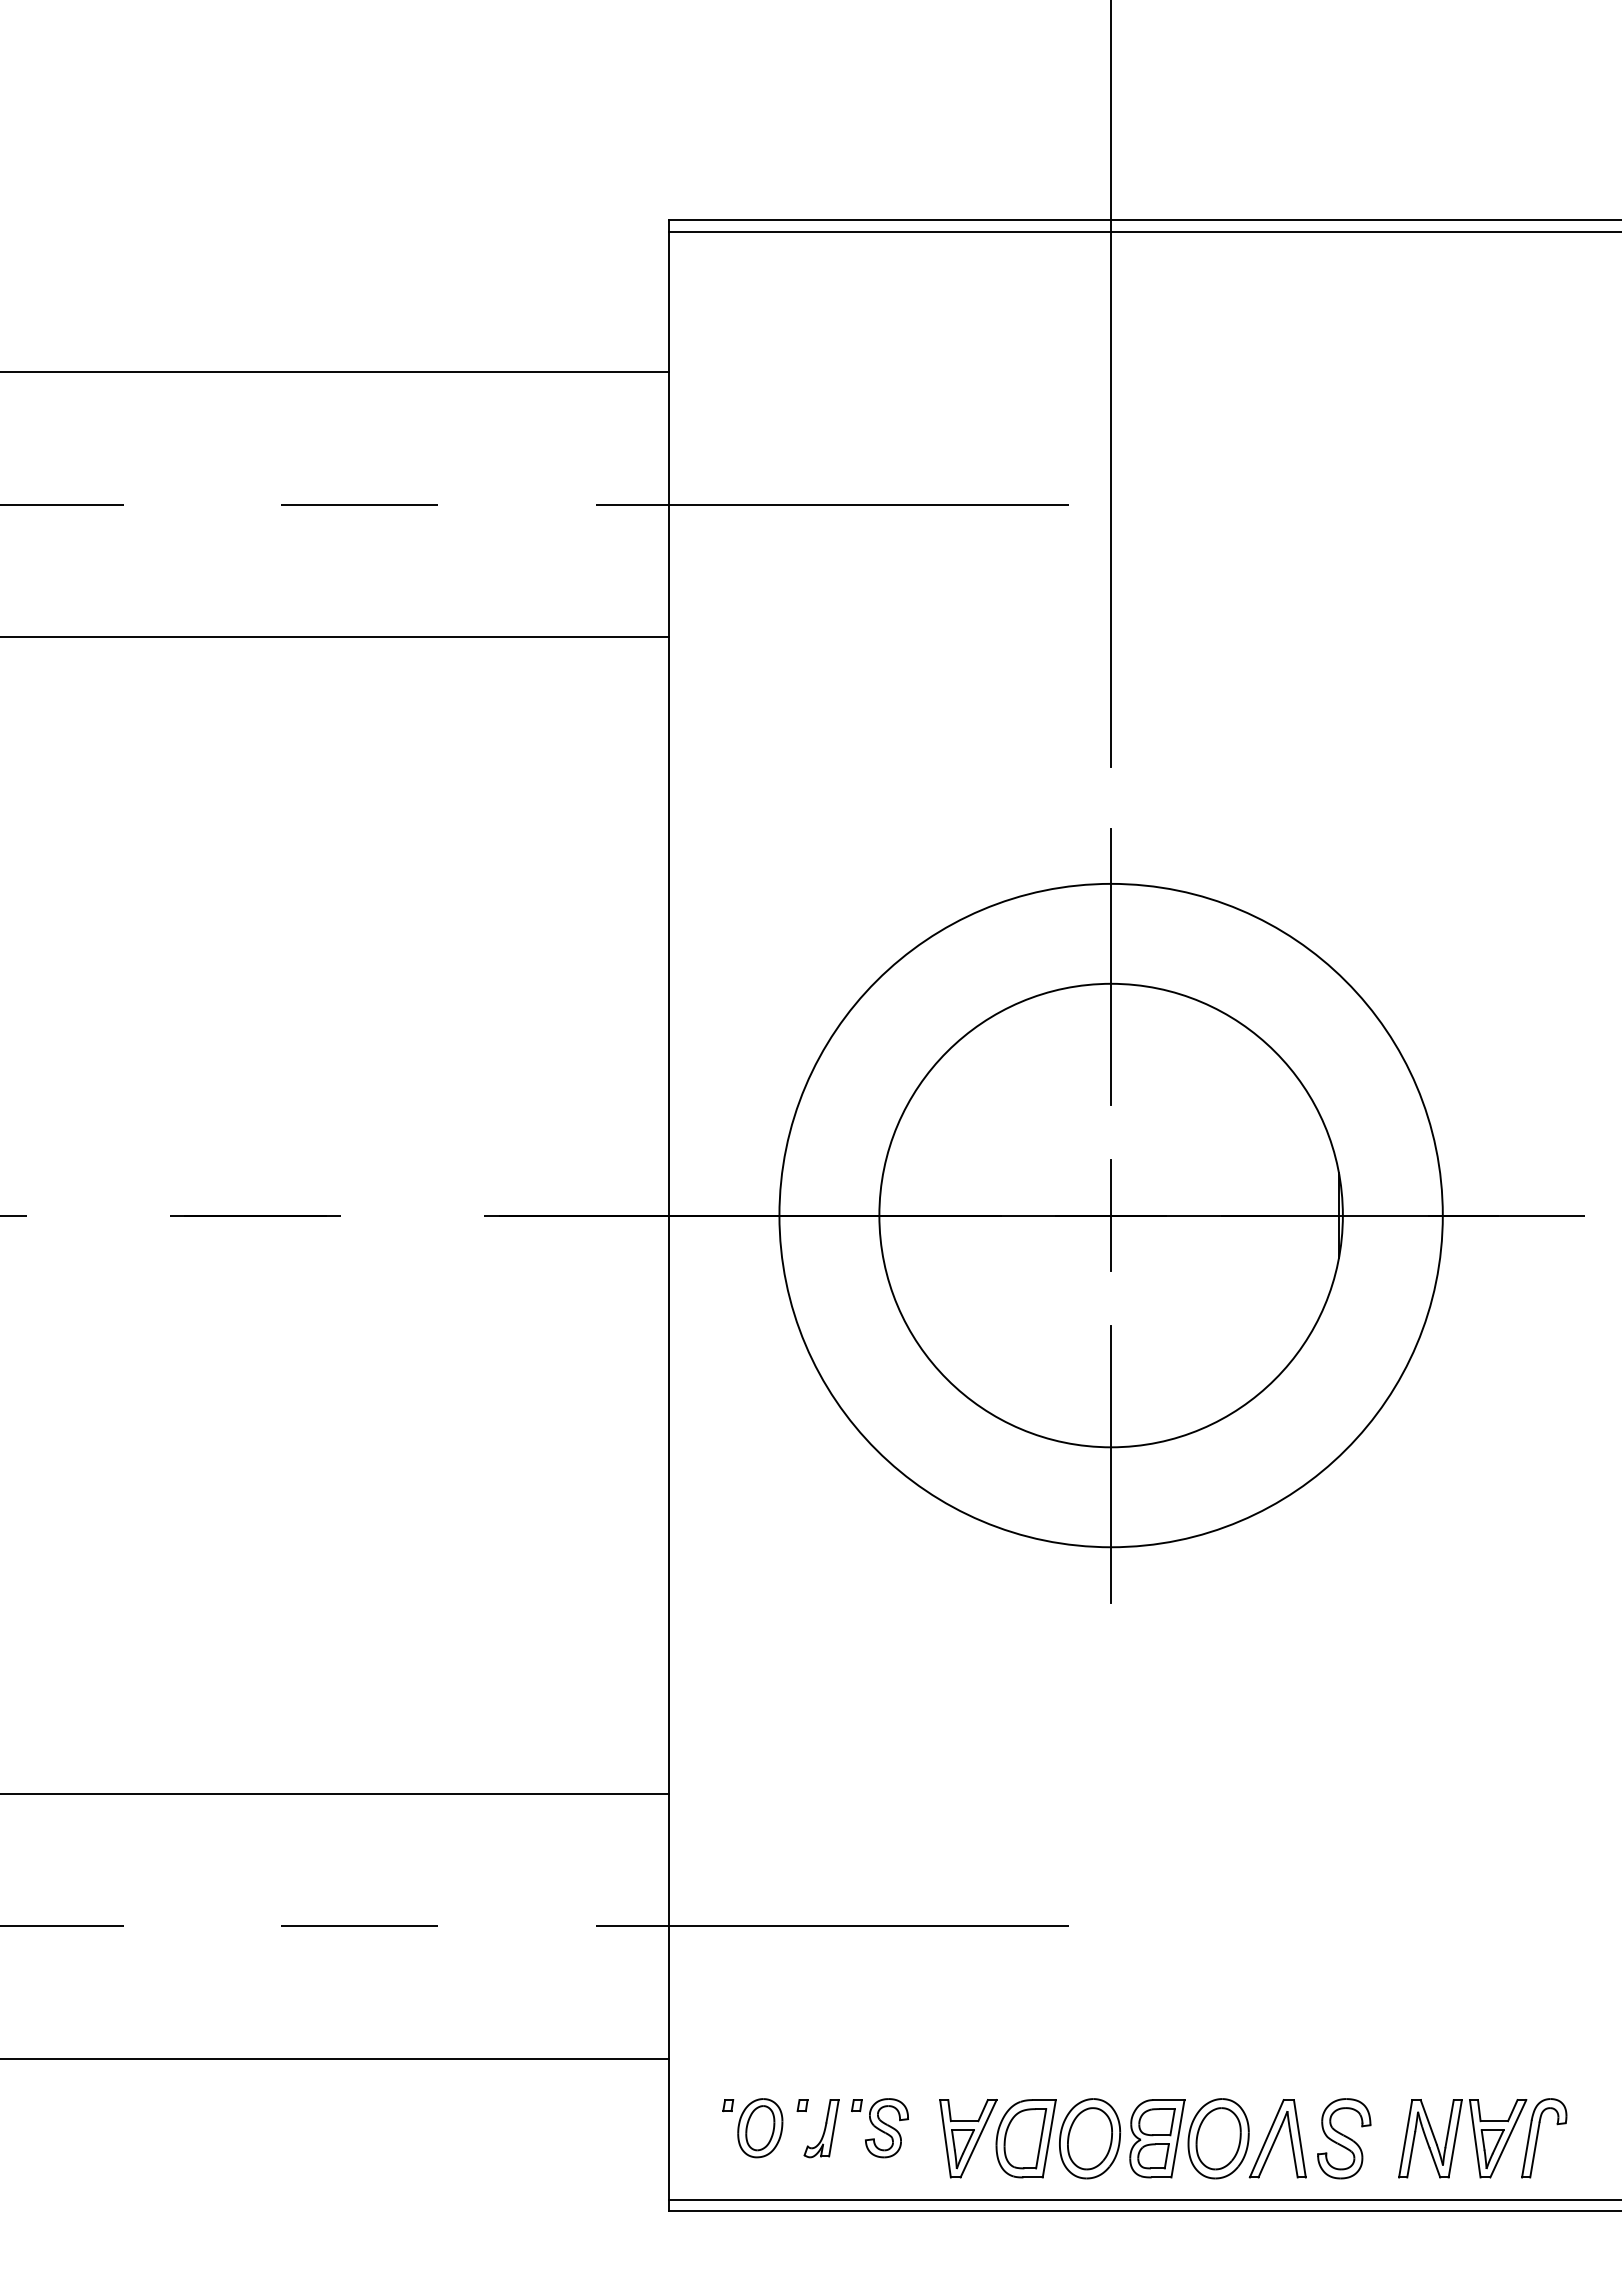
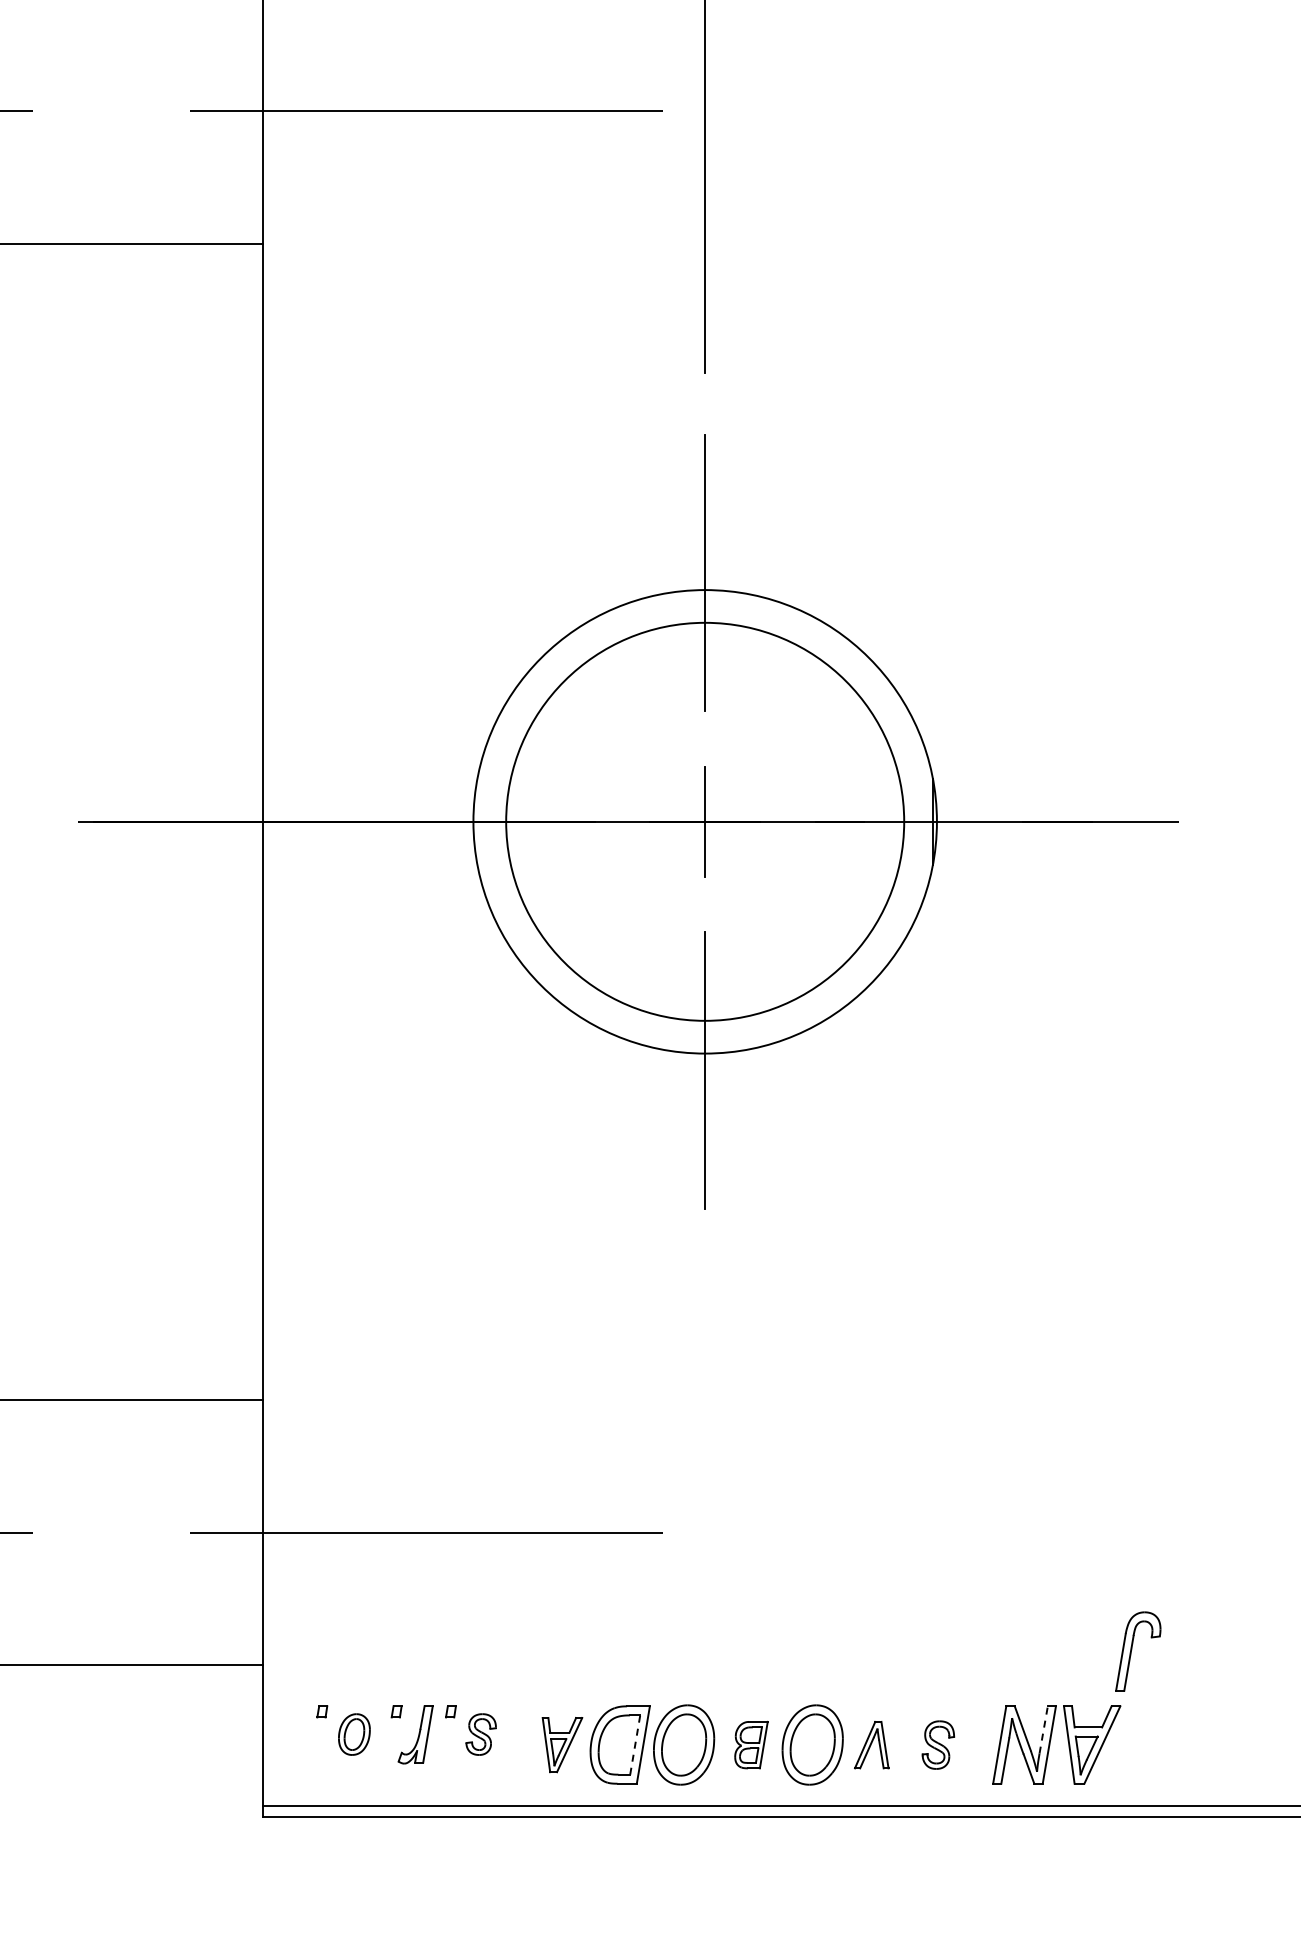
circle: (1110, 1215) -> (704, 821), size x0.6
line: (1449, 2123) -> (1043, 1729), solid -> dashed
part: (760, 2128) -> (354, 1734), size x0.7
part: (887, 2128) -> (481, 1734), size x0.7
part: (1538, 2136) -> (1132, 1649), moved
part: (968, 2138) -> (562, 1744), size x0.7
line: (1041, 2138) -> (635, 1744), solid -> dashed
part: (1157, 2138) -> (751, 1744), size x0.6
part: (1277, 2138) -> (871, 1744), size x0.6
part: (1344, 2138) -> (938, 1744), size x0.6

